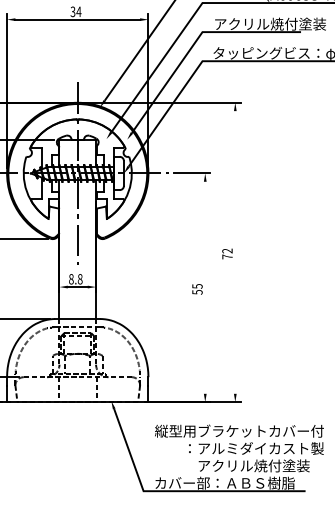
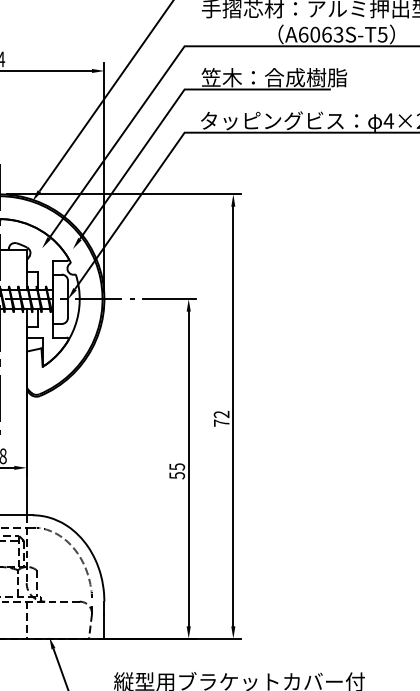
text: (270, 23) -> (285, 76), アクリル焼付塗装 -> 笠木：合成樹脂
line: (235, 252) -> (233, 416), added
line: (205, 287) -> (189, 468), added

